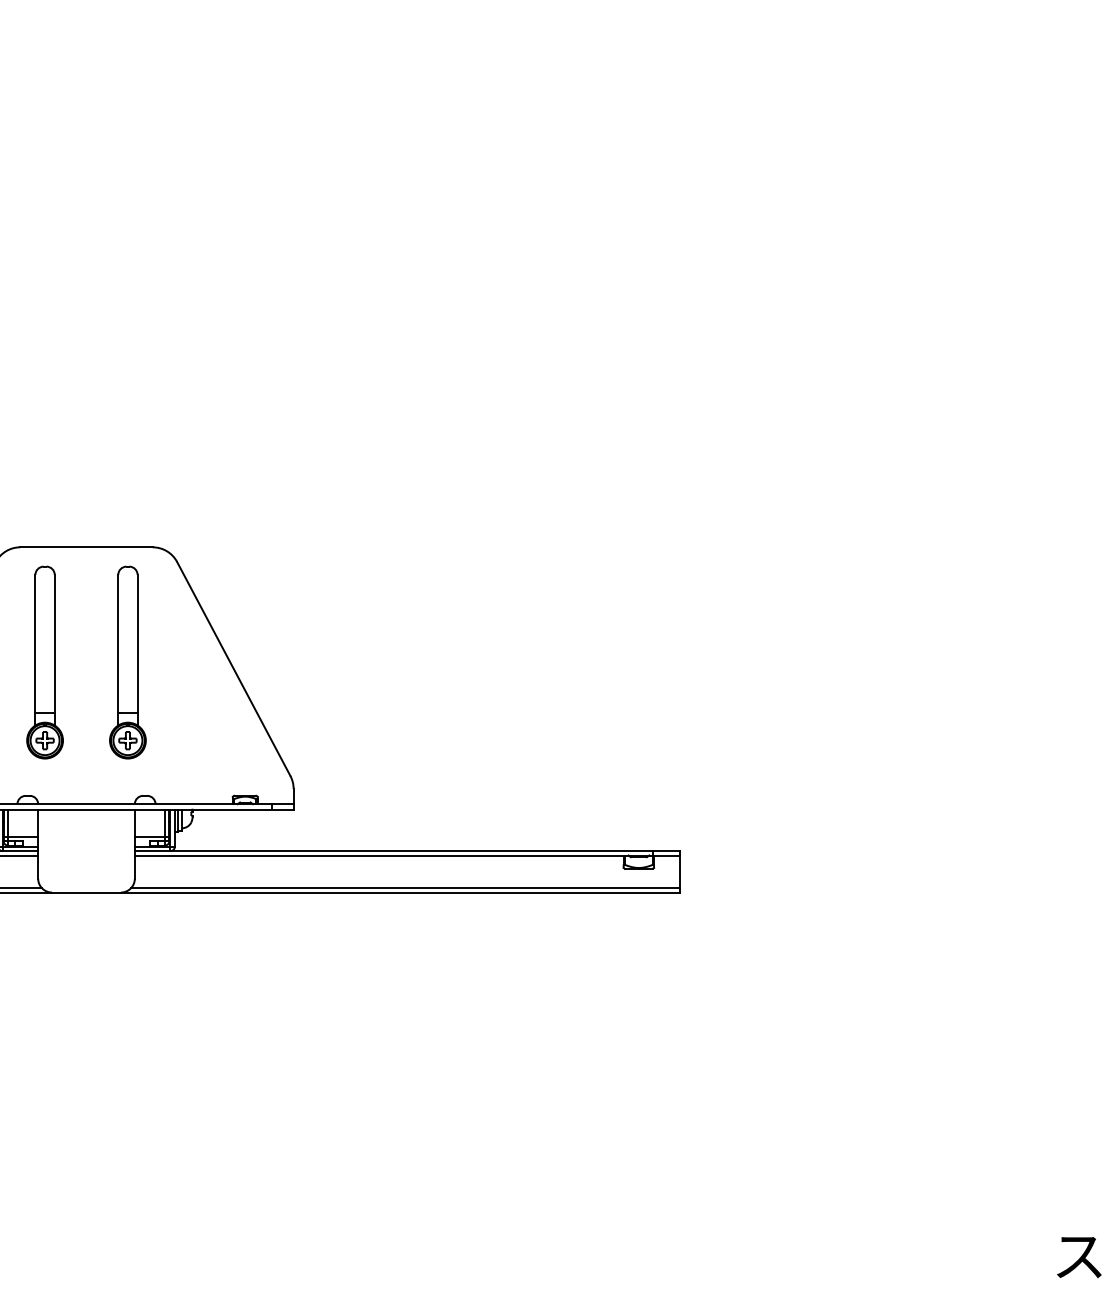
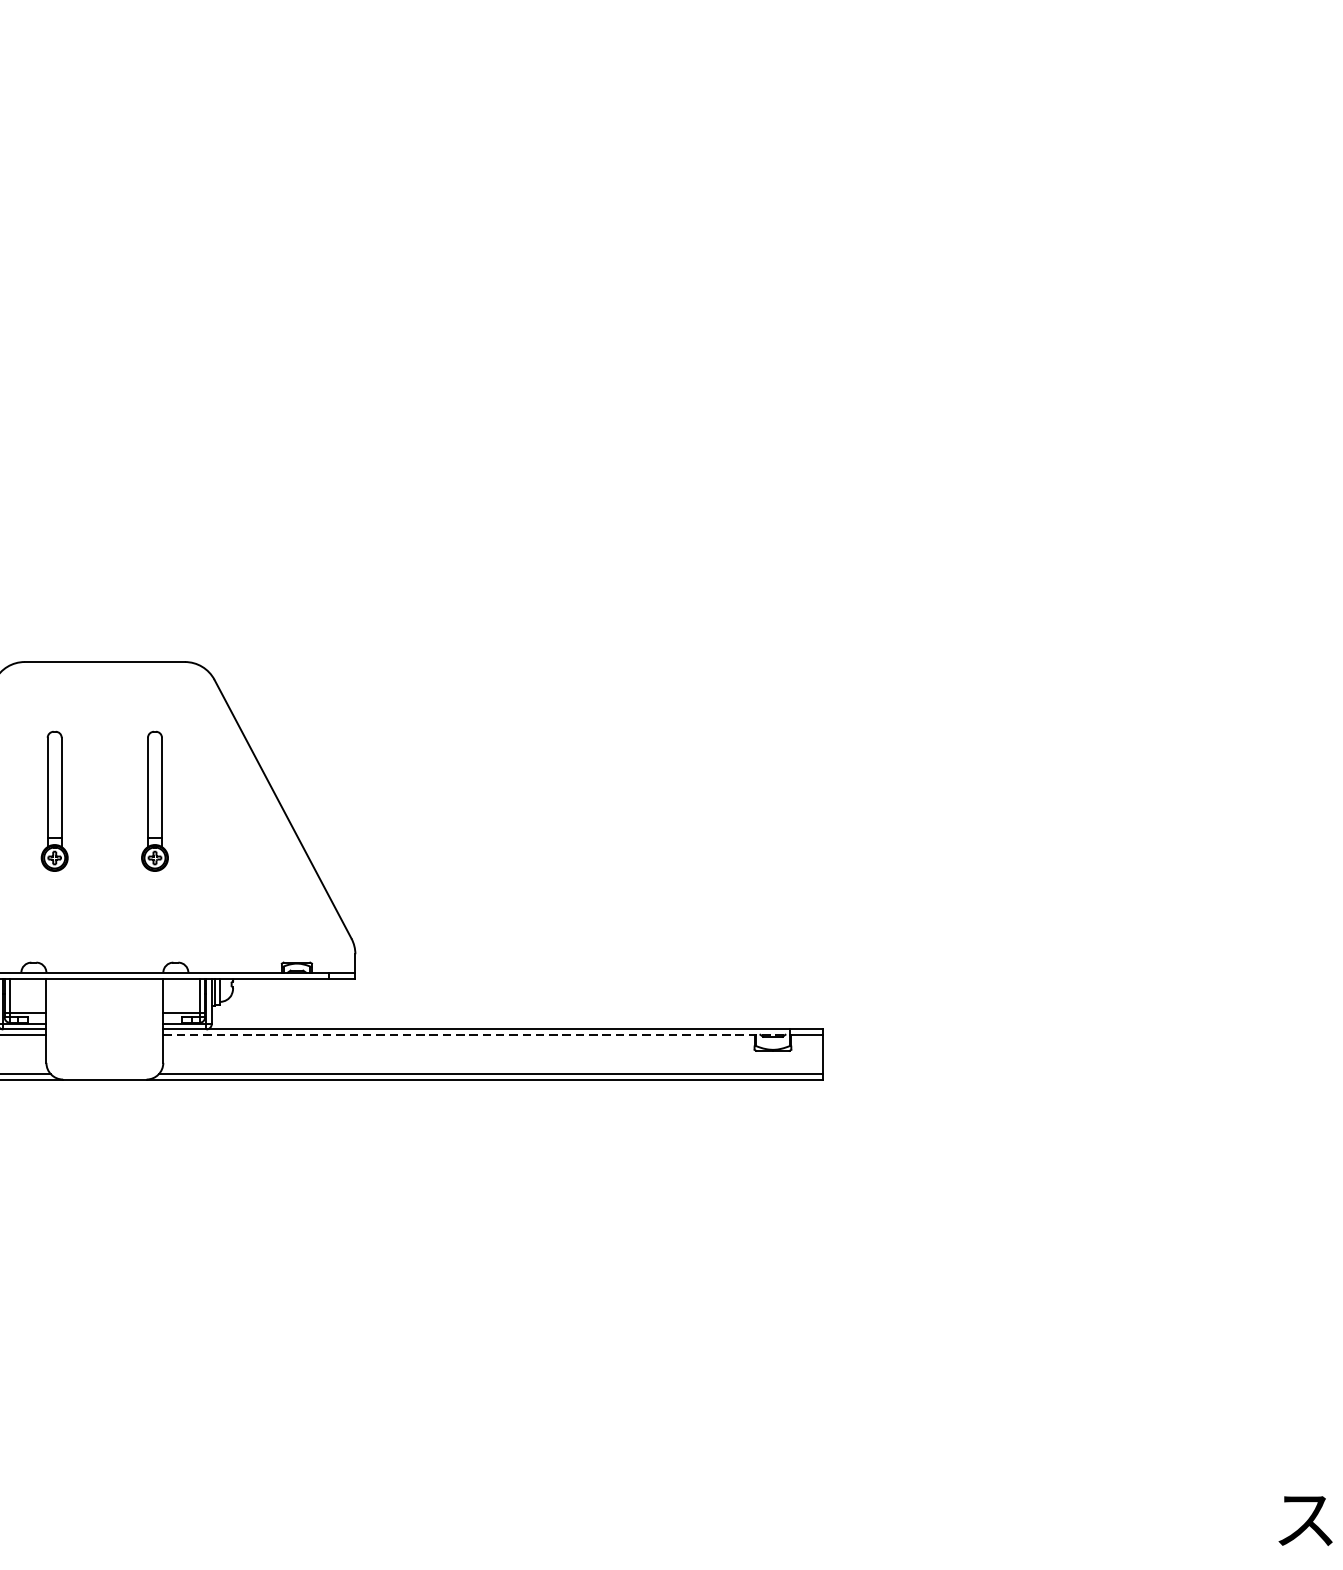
part: (44, 662) -> (54, 801), size x0.6
part: (127, 662) -> (154, 801), size x0.6
line: (393, 855) -> (476, 1034), solid -> dashed

